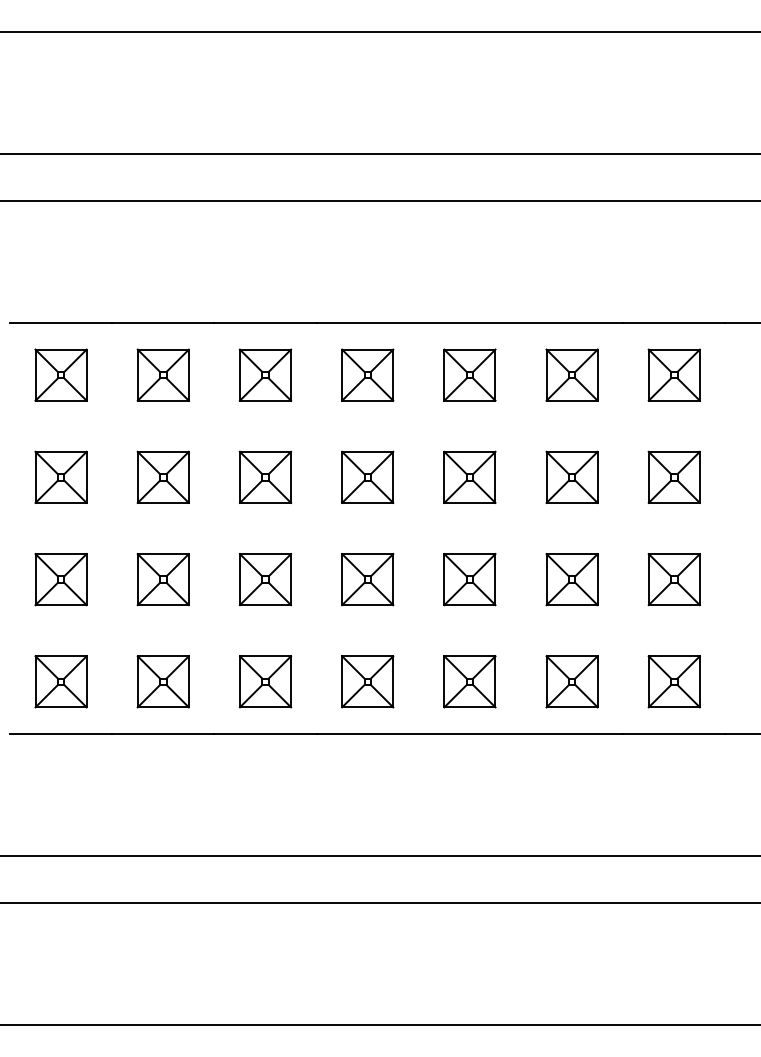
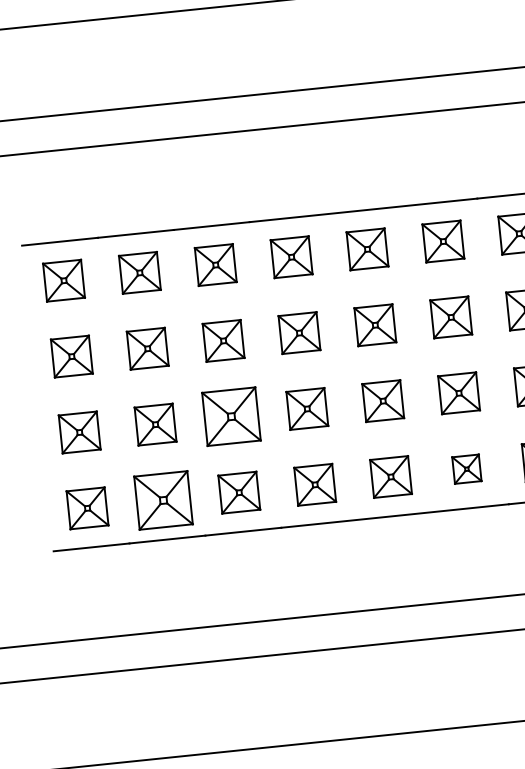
part: (265, 579) -> (231, 416), size x1.4
part: (162, 681) -> (162, 500), size x1.4
part: (571, 681) -> (466, 468), size x0.7

